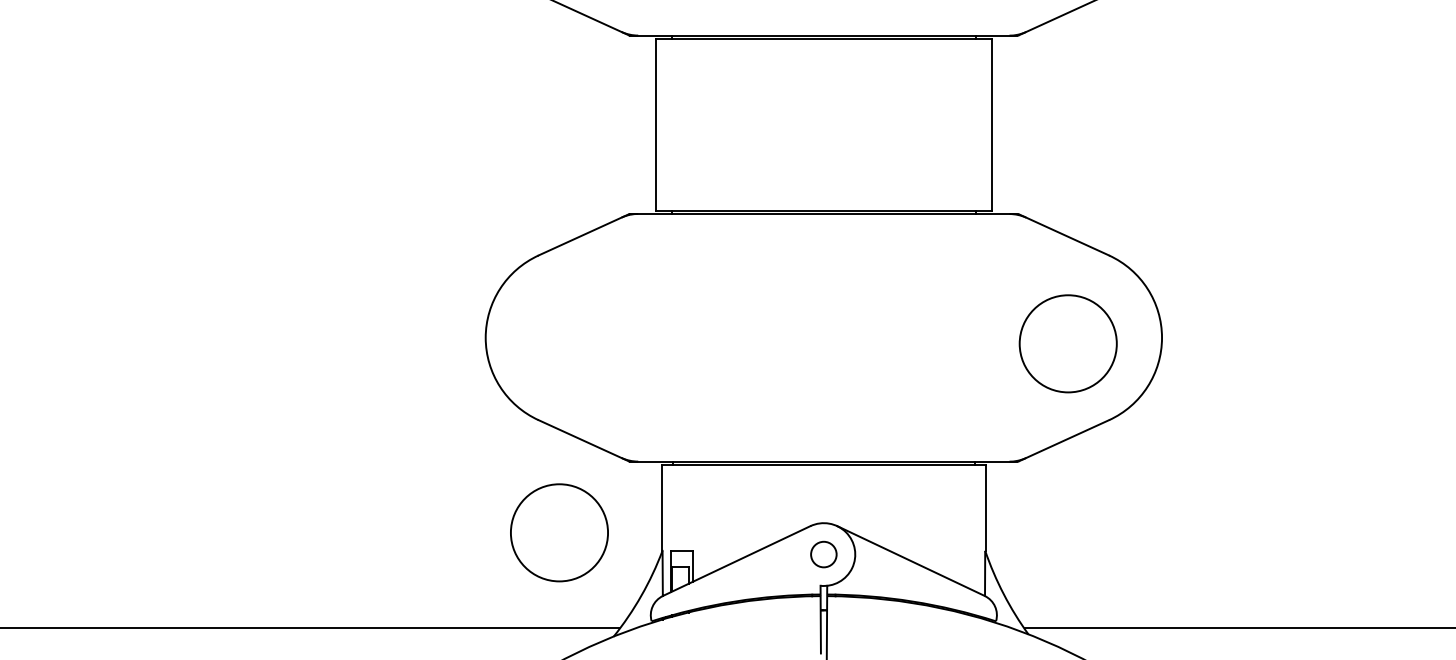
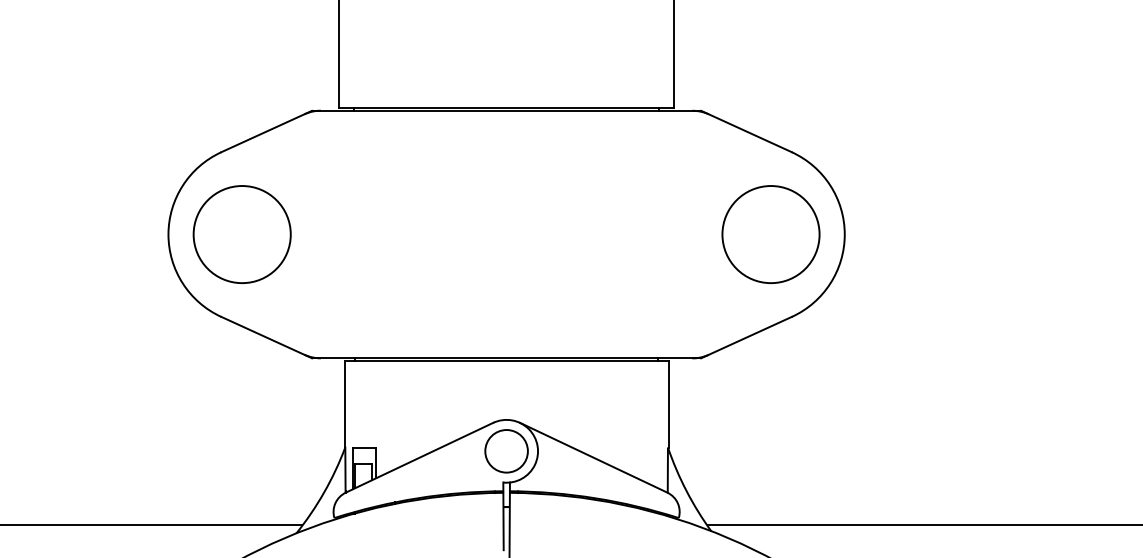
circle: (1067, 343) -> (770, 234), moved
circle: (559, 532) -> (242, 234), moved
circle: (823, 554) -> (506, 451), size x1.67

